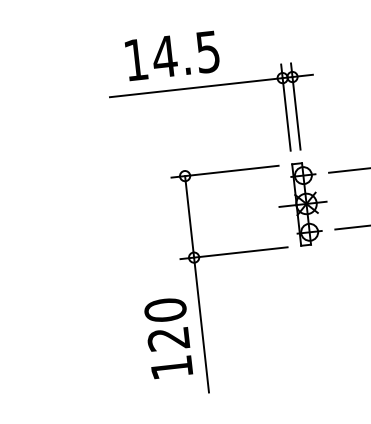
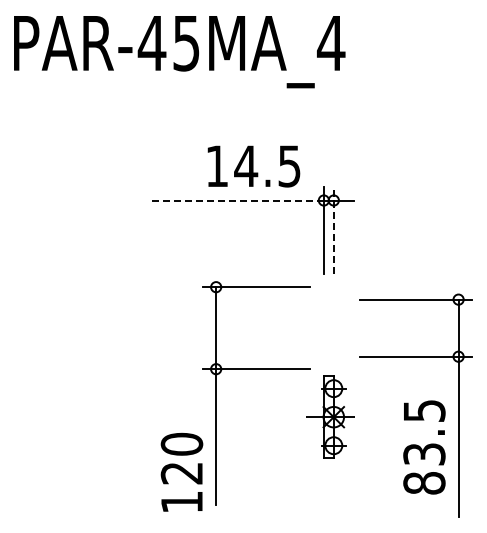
text: (172, 56) -> (253, 166), moved
line: (196, 87) -> (237, 200), solid -> dashed
line: (295, 105) -> (333, 229), solid -> dashed
part: (303, 203) -> (330, 416), moved
text: (168, 337) -> (181, 471), moved

